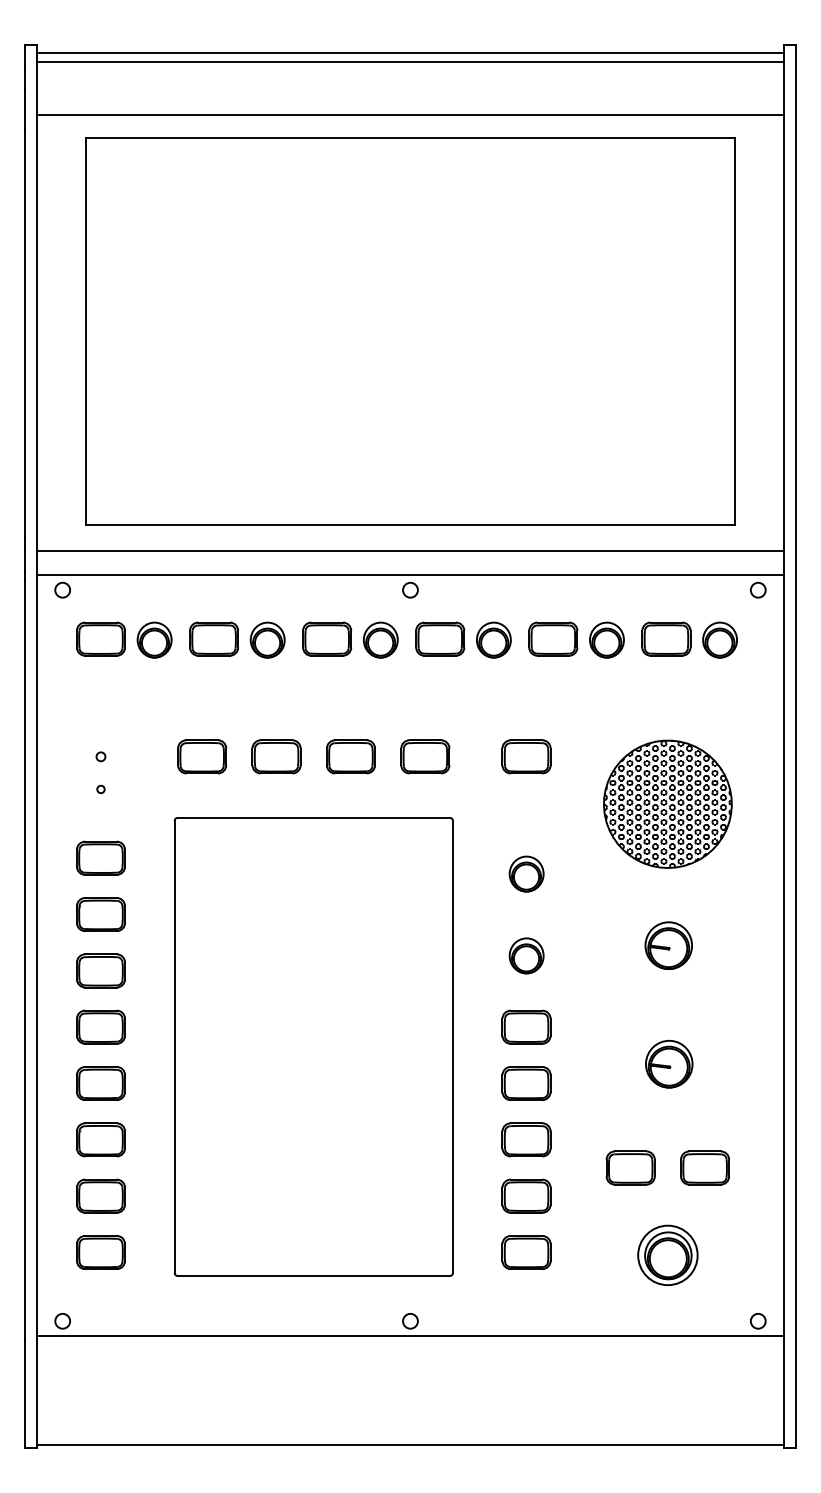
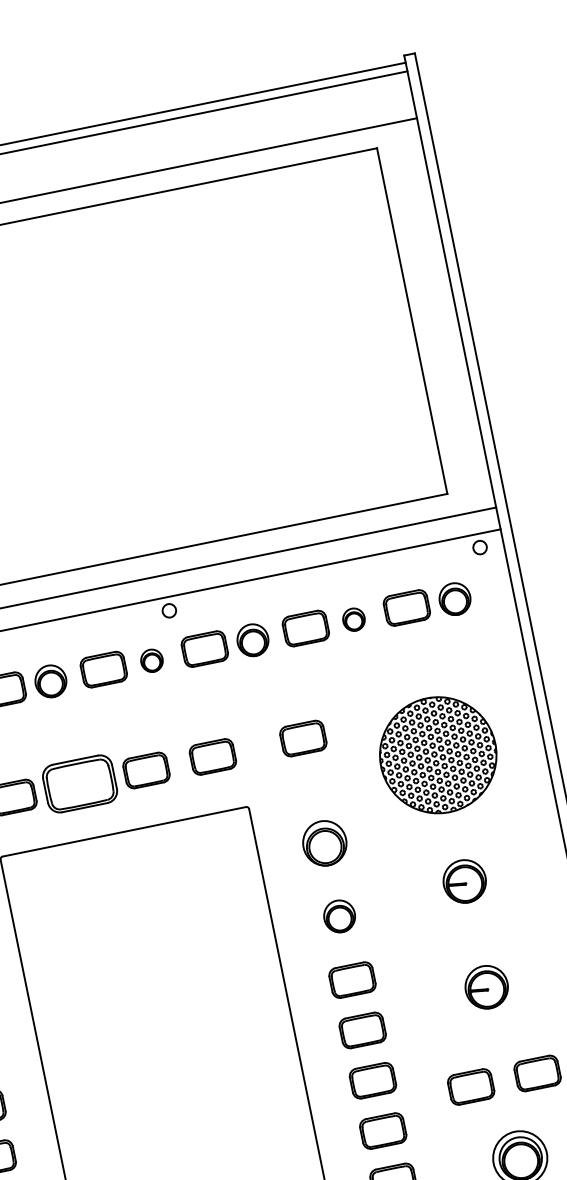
part: (380, 639) -> (151, 660), size x0.7
part: (606, 639) -> (353, 619), size x0.7
part: (276, 756) -> (79, 783), size x1.6
part: (526, 873) -> (324, 842), size x1.4

